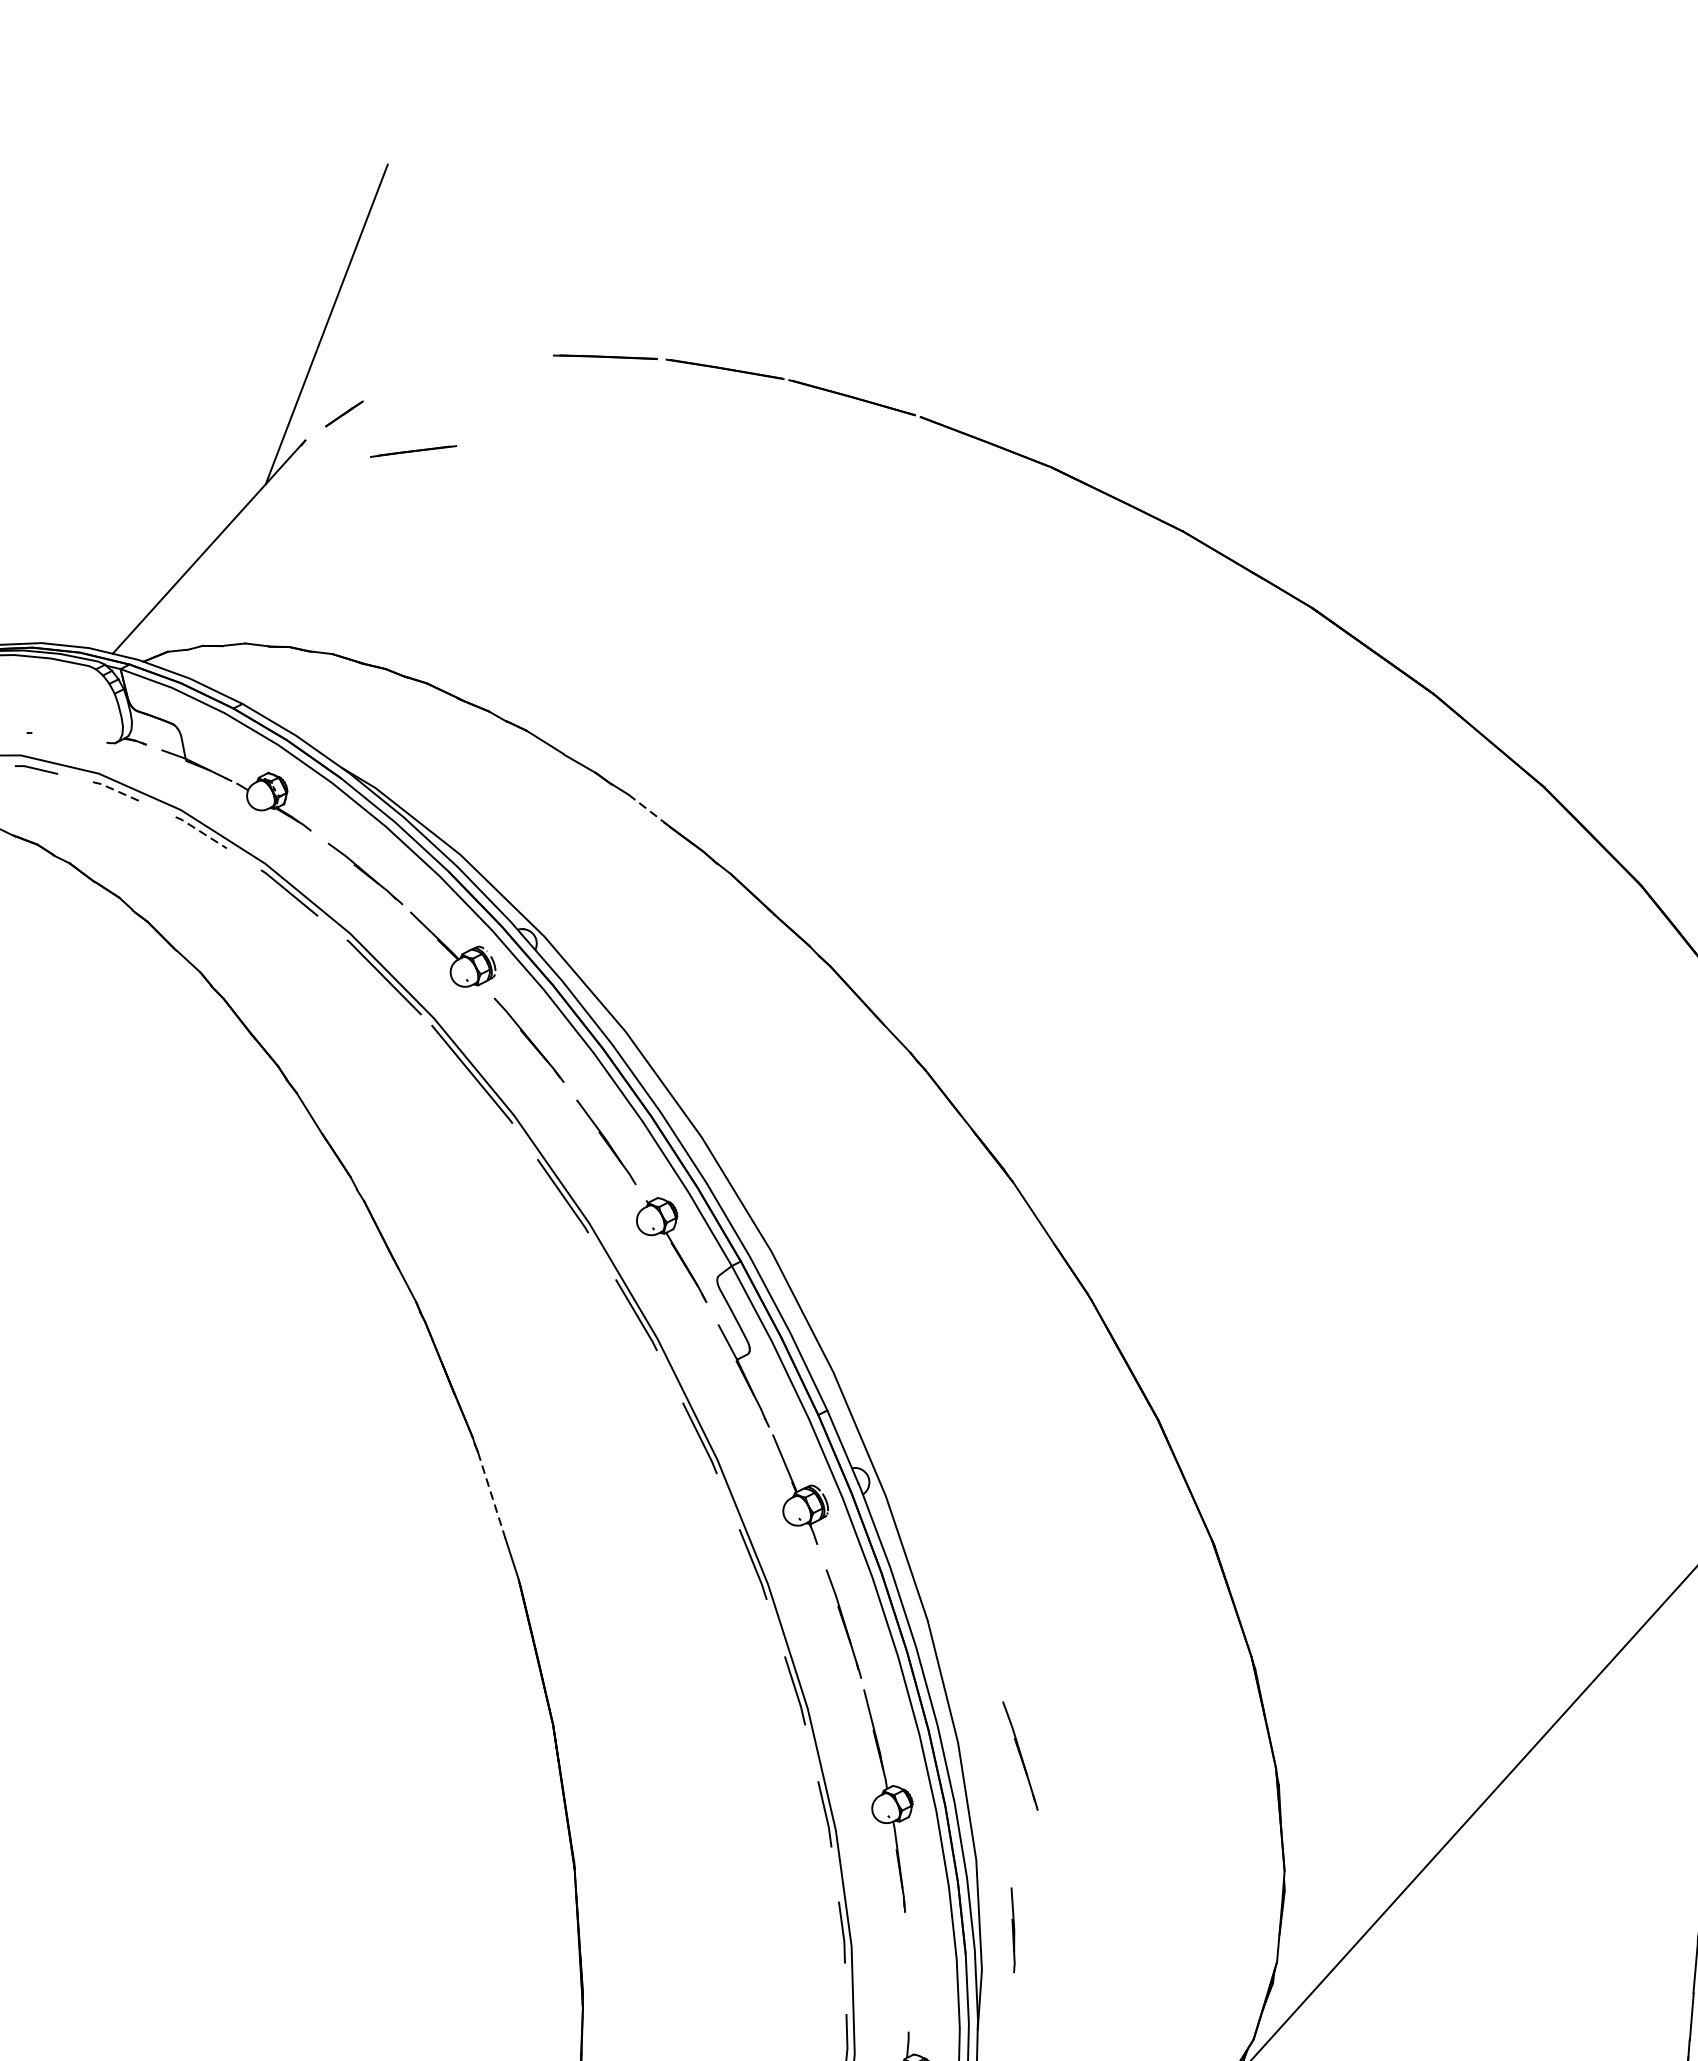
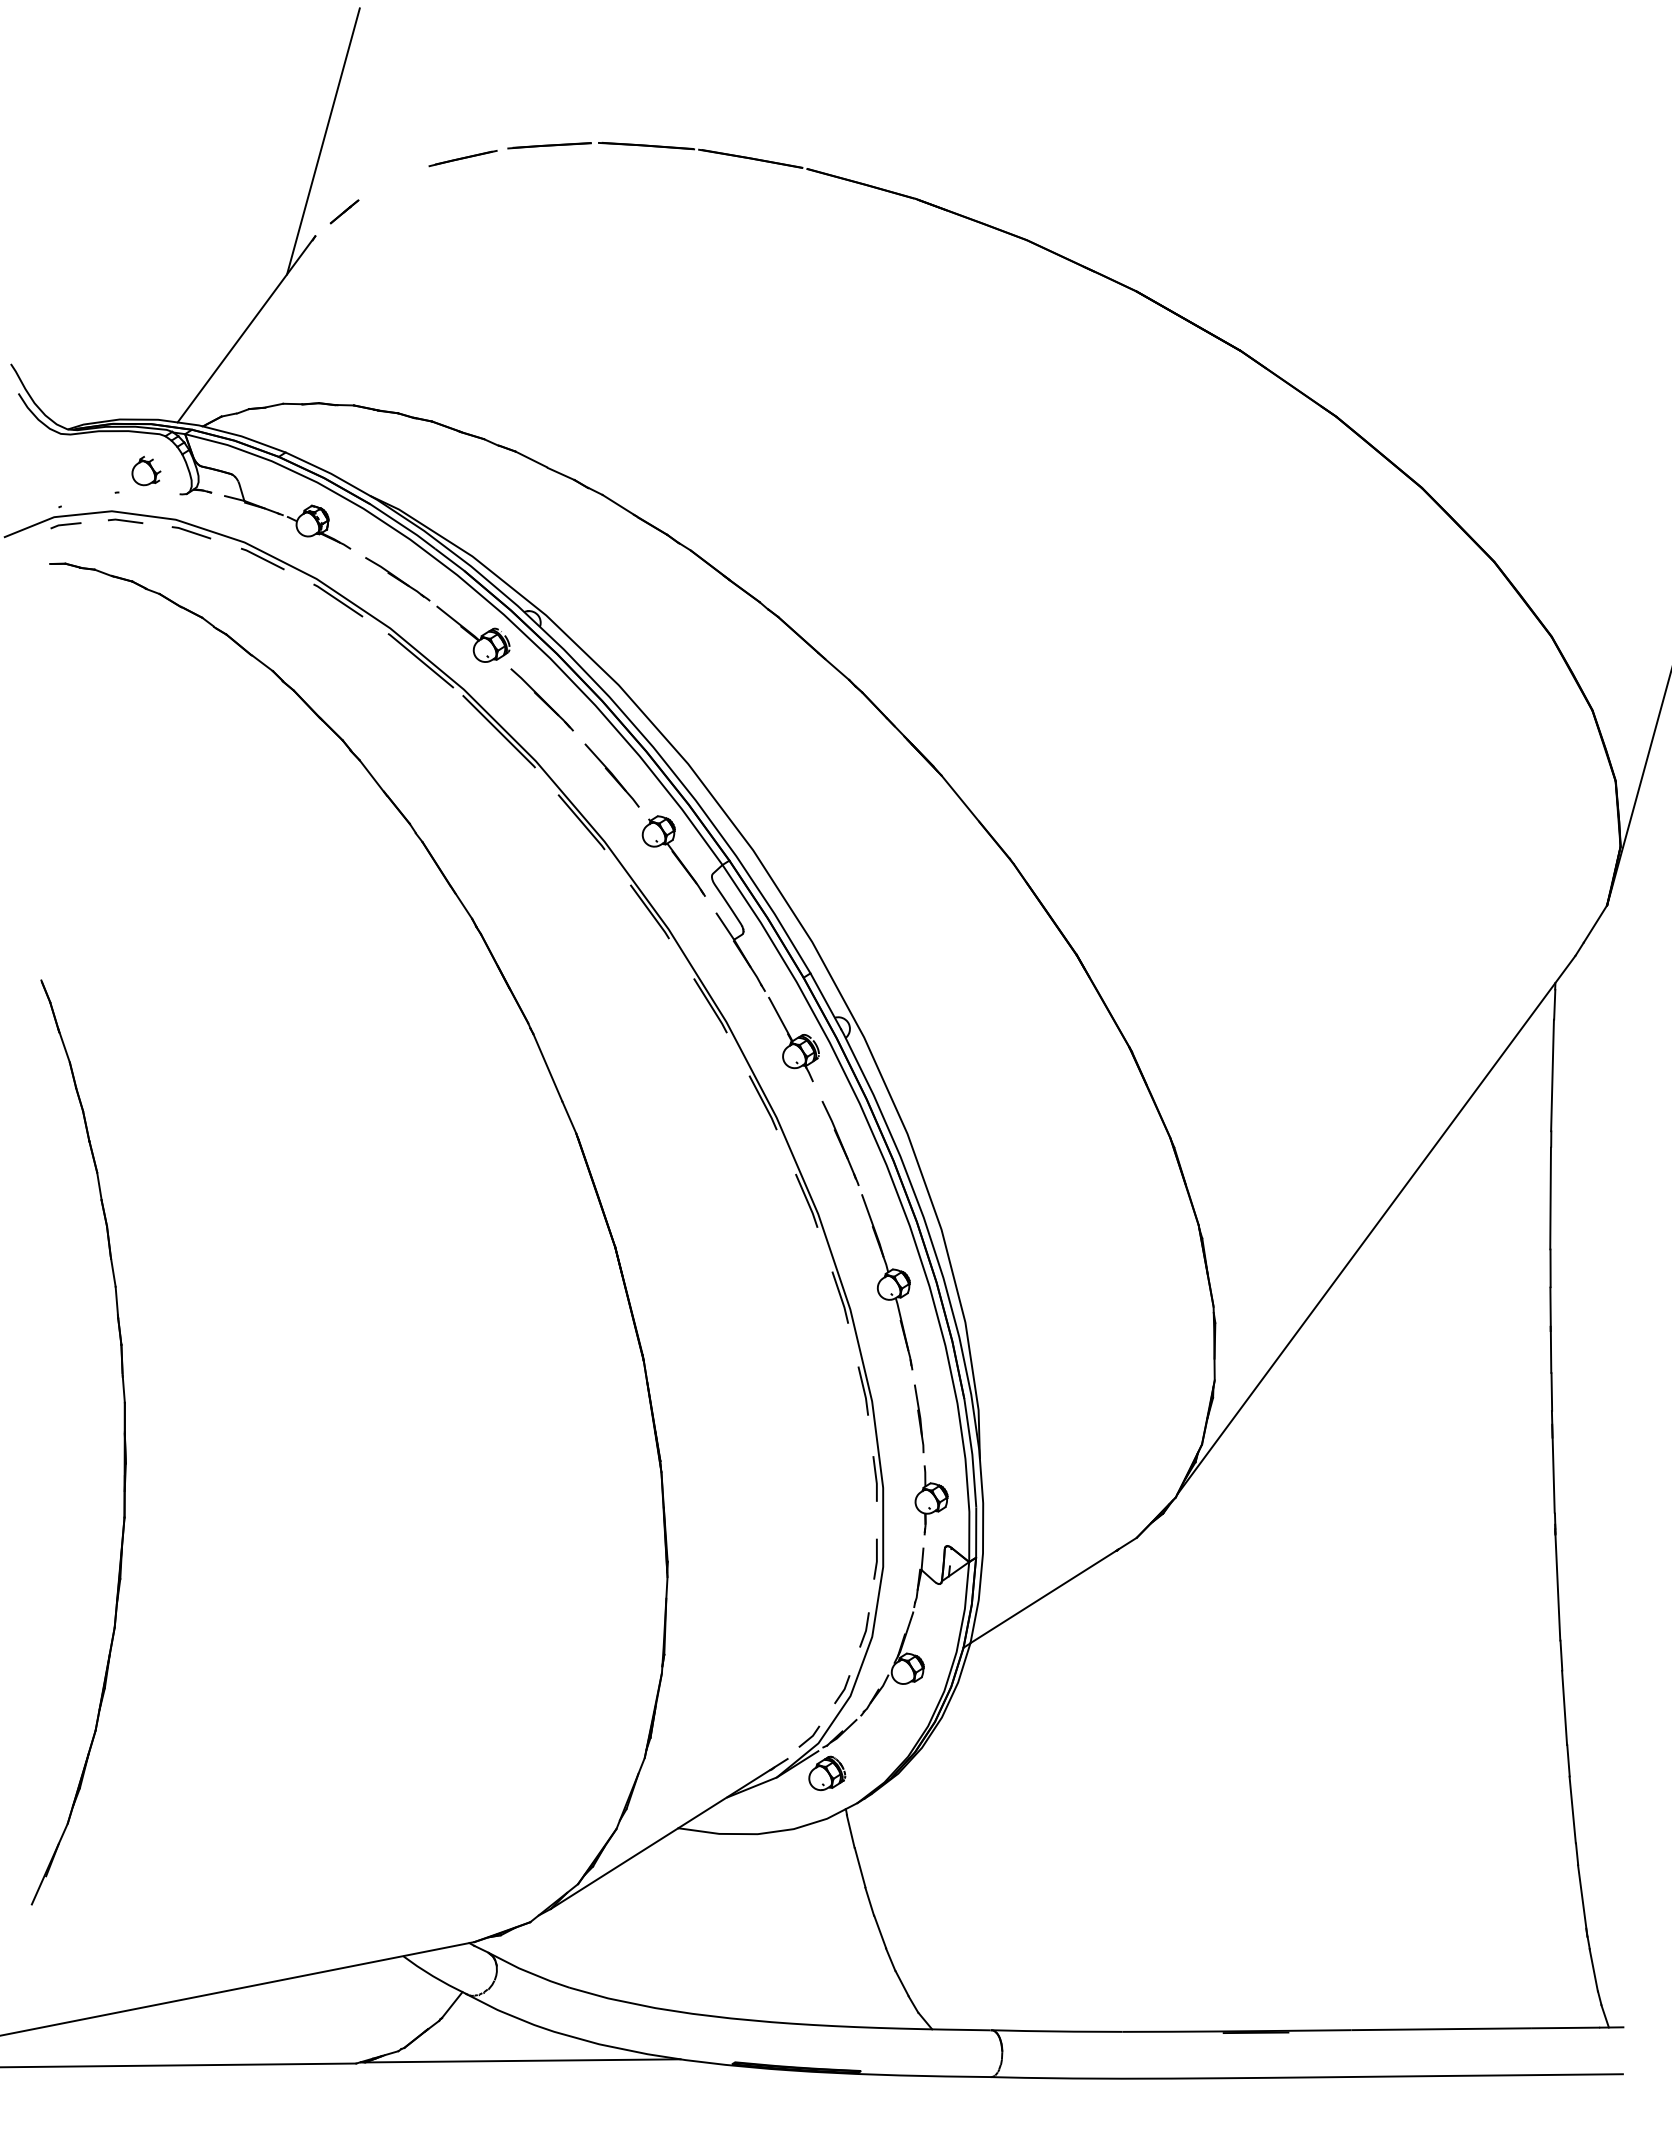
line: (412, 451) -> (462, 158), moved
part: (68, 710) -> (146, 471), added
line: (116, 791) -> (191, 532), dashed -> solid
line: (648, 809) -> (619, 505), dashed -> solid
line: (201, 831) -> (262, 558), dashed -> solid
line: (491, 1494) -> (547, 1067), dashed -> solid
line: (1020, 1756) -> (992, 1235), removed
line: (1013, 1929) -> (919, 1418), moved

